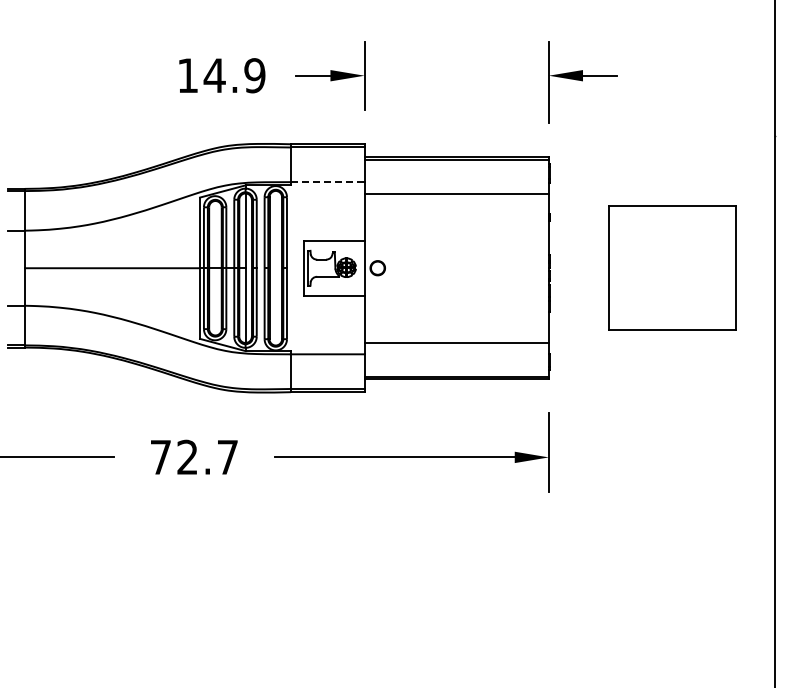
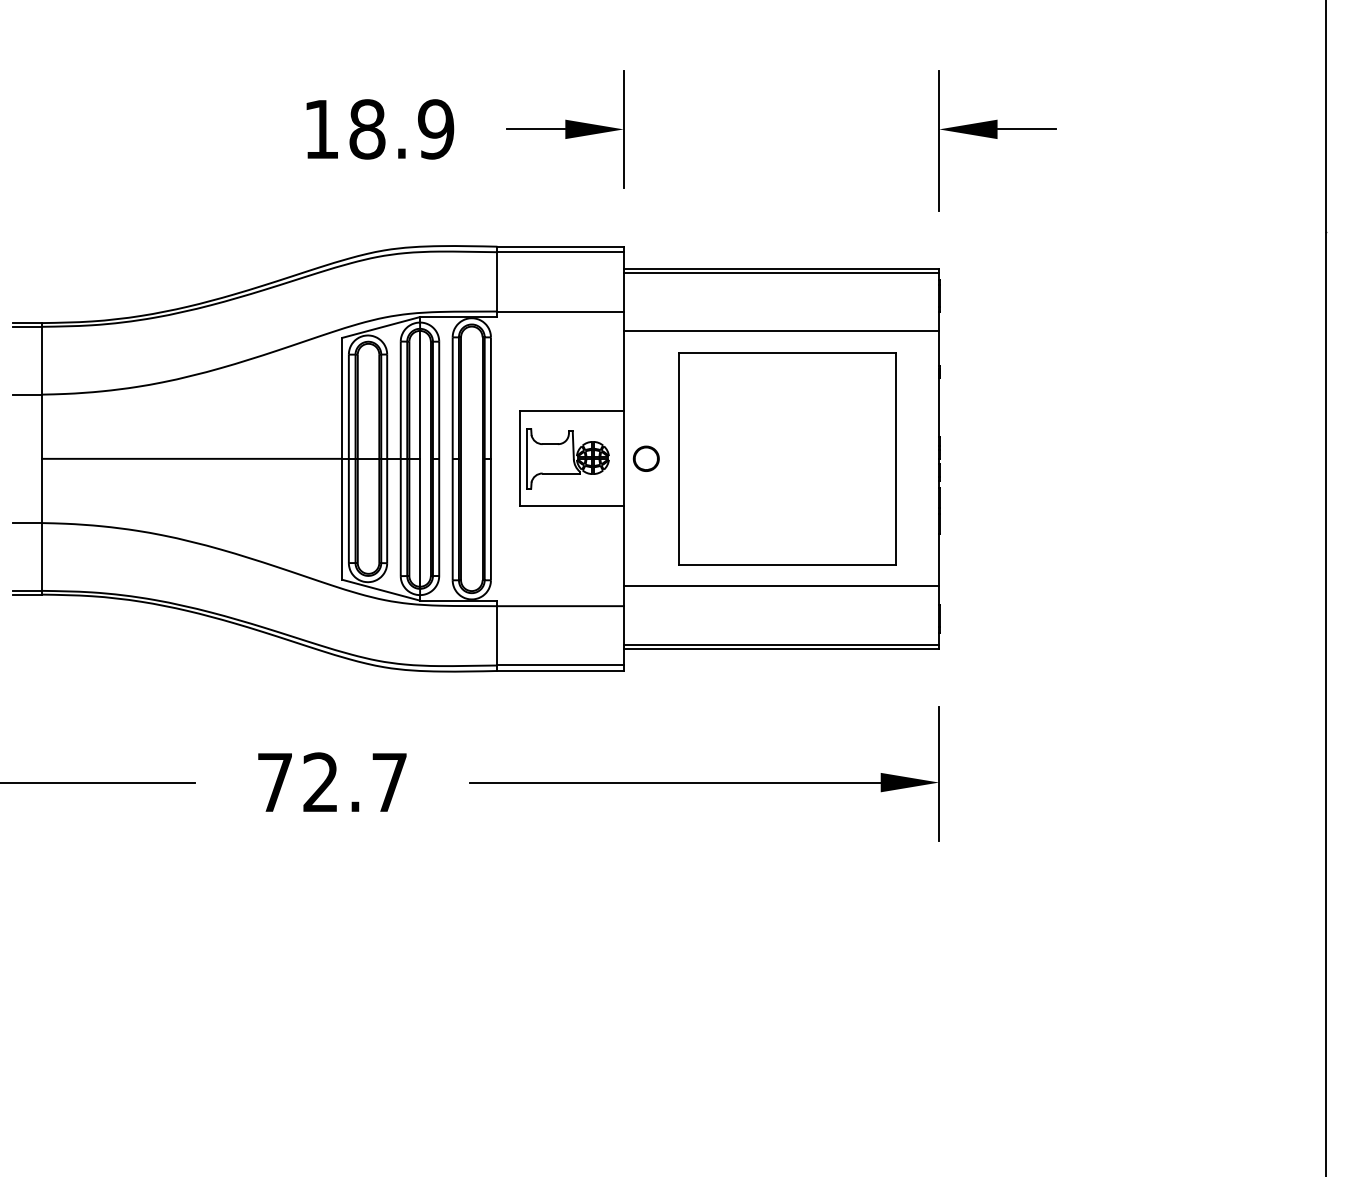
text: (214, 75) -> (366, 129), 14.9 -> 18.9
line: (327, 182) -> (560, 312), dashed -> solid
part: (672, 267) -> (787, 457), moved

